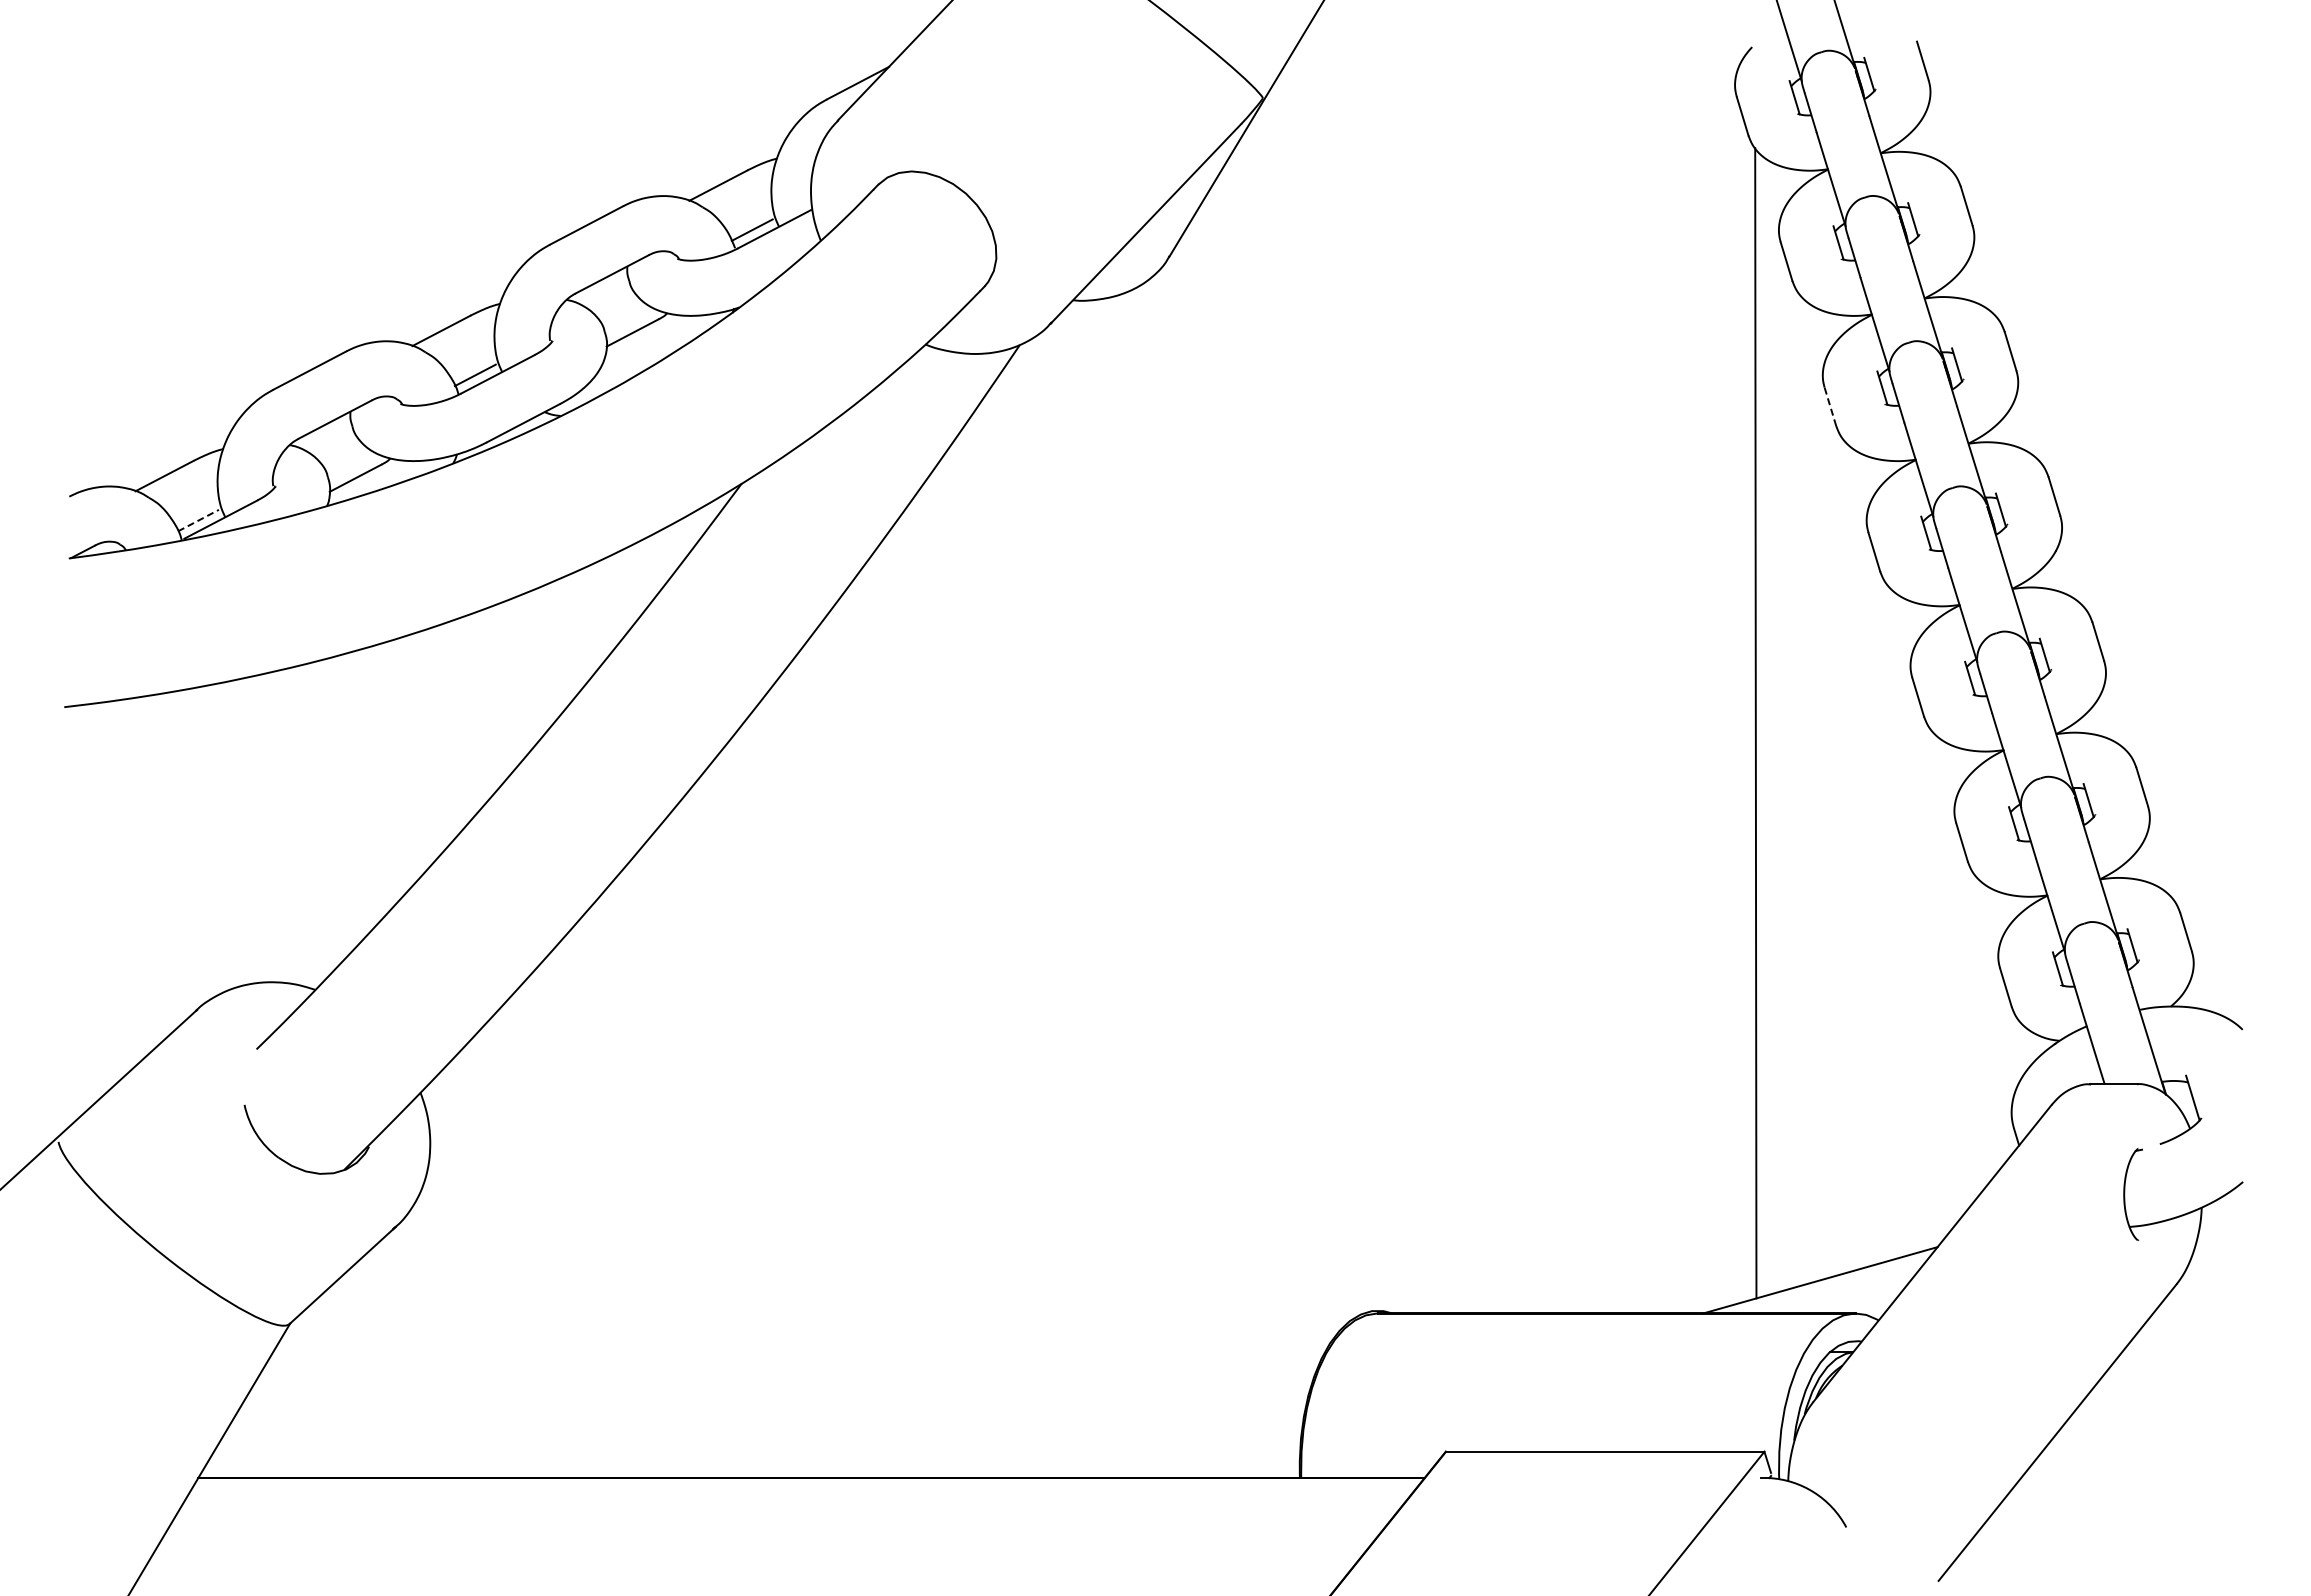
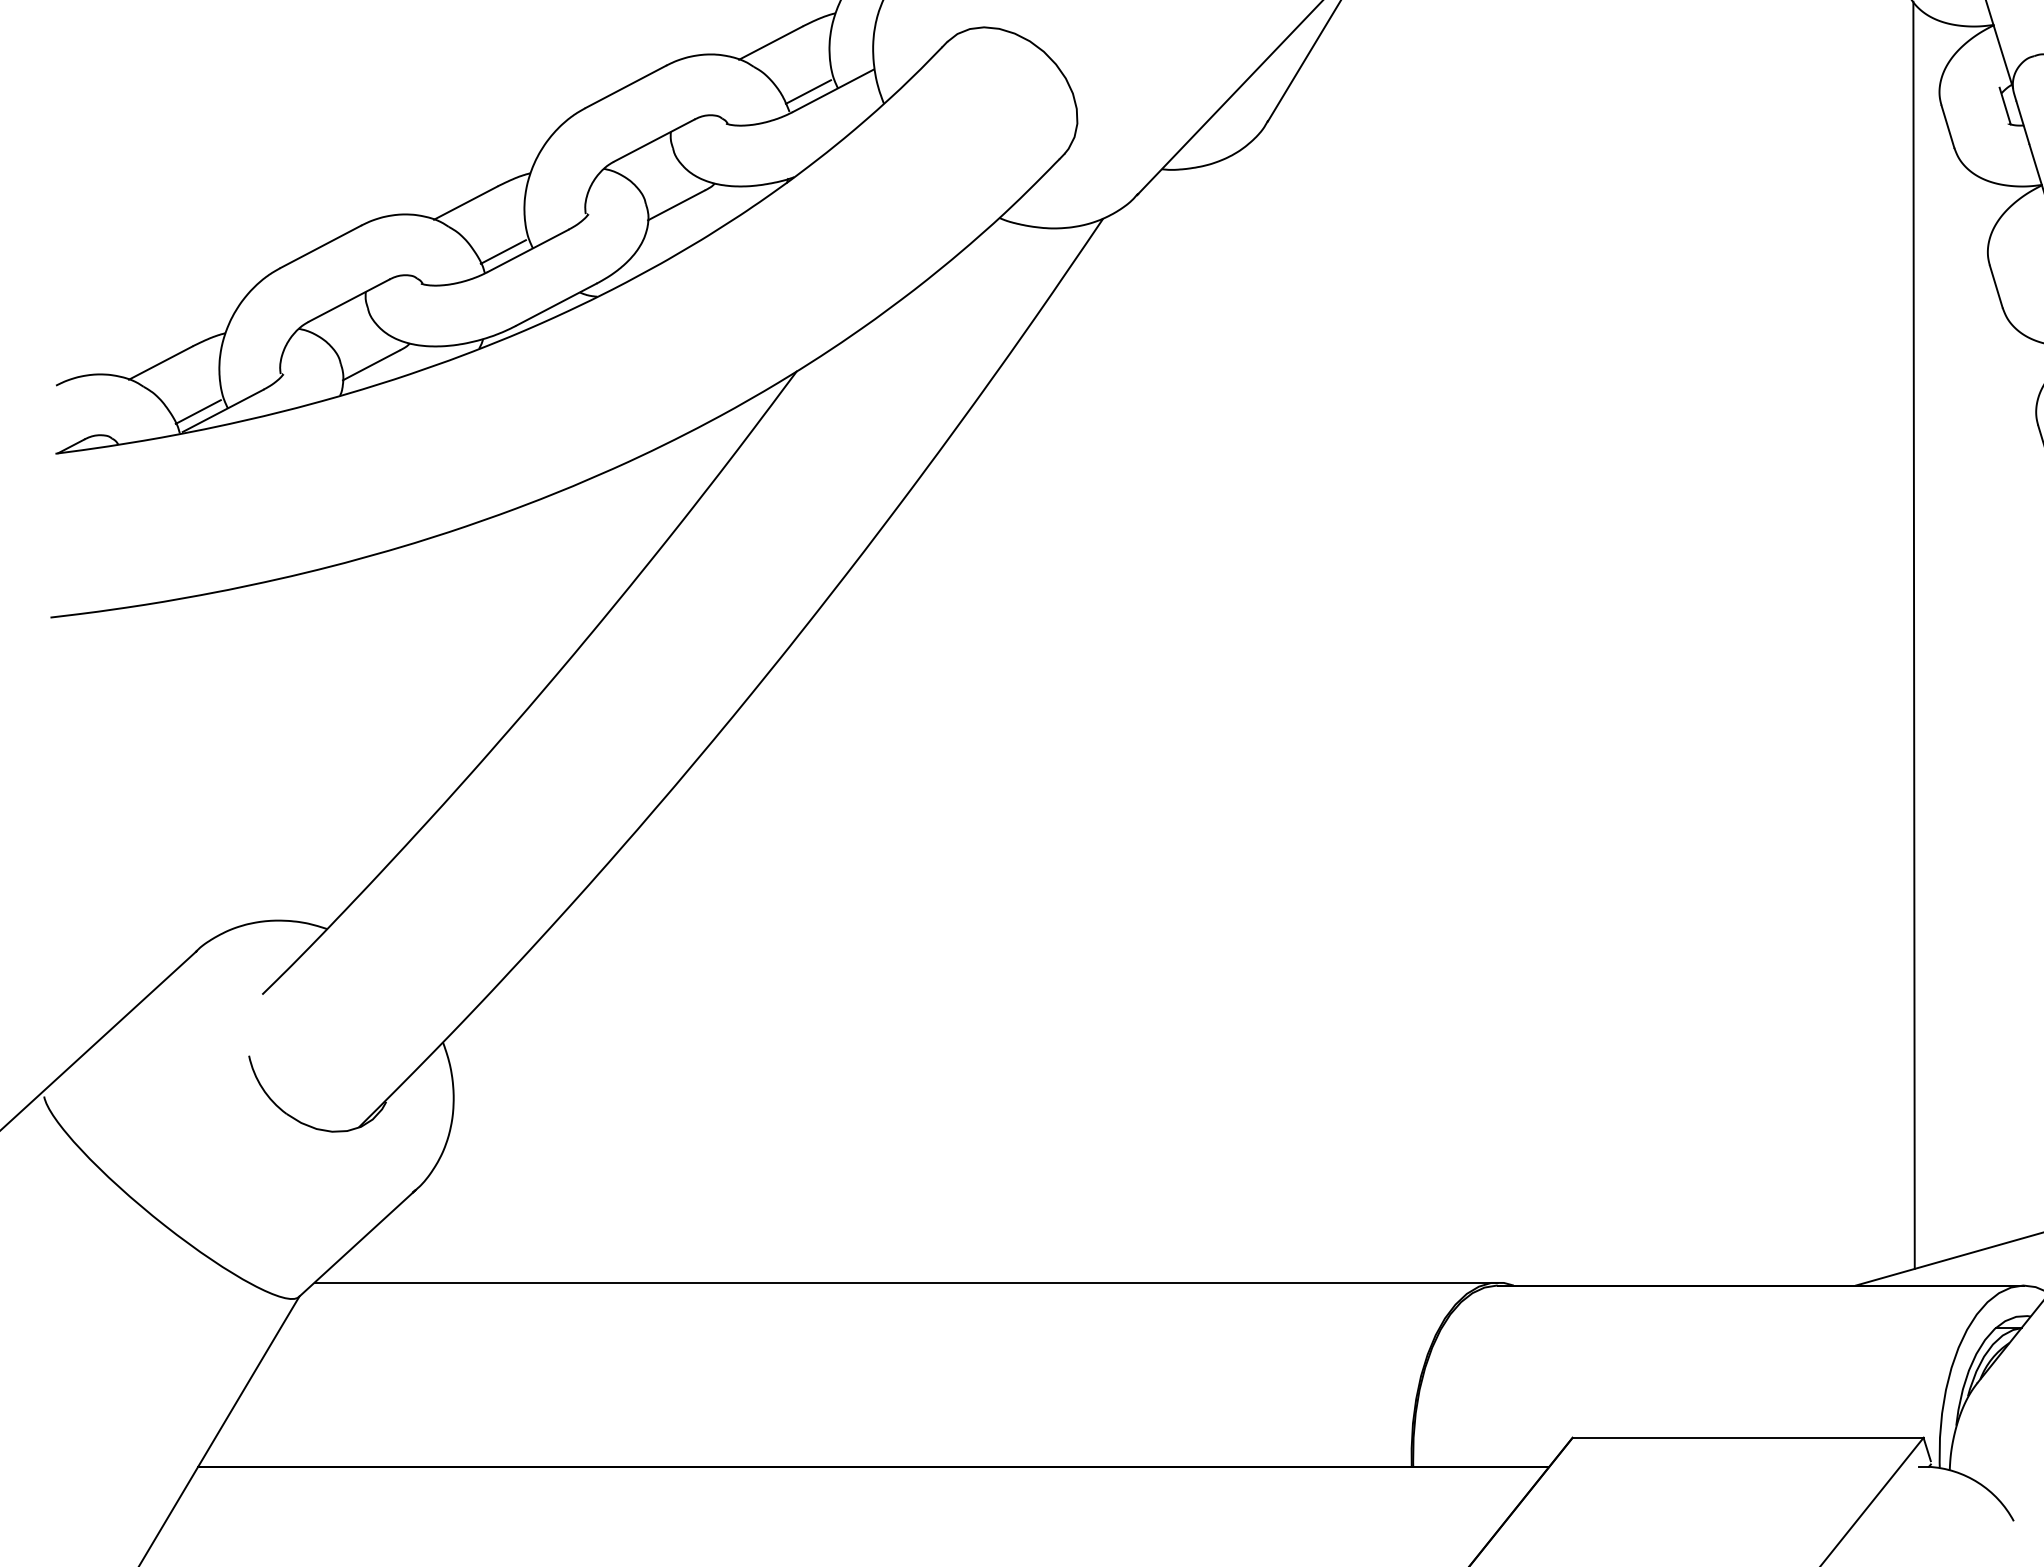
line: (1830, 407) -> (1996, 287), dashed -> solid
line: (198, 520) -> (198, 411), dashed -> solid
line: (840, 1310) -> (905, 1282), added

